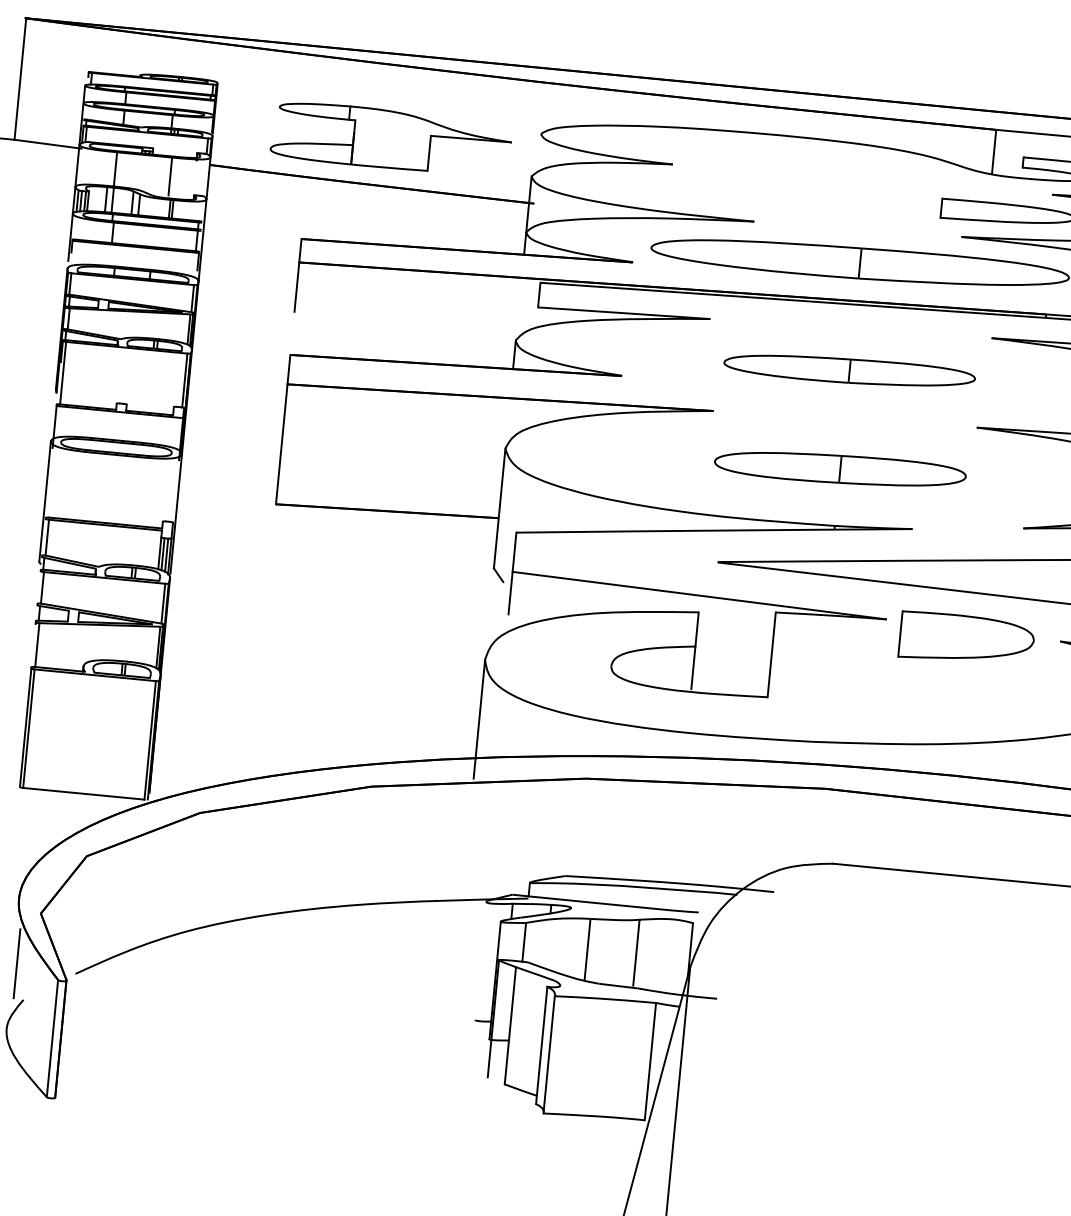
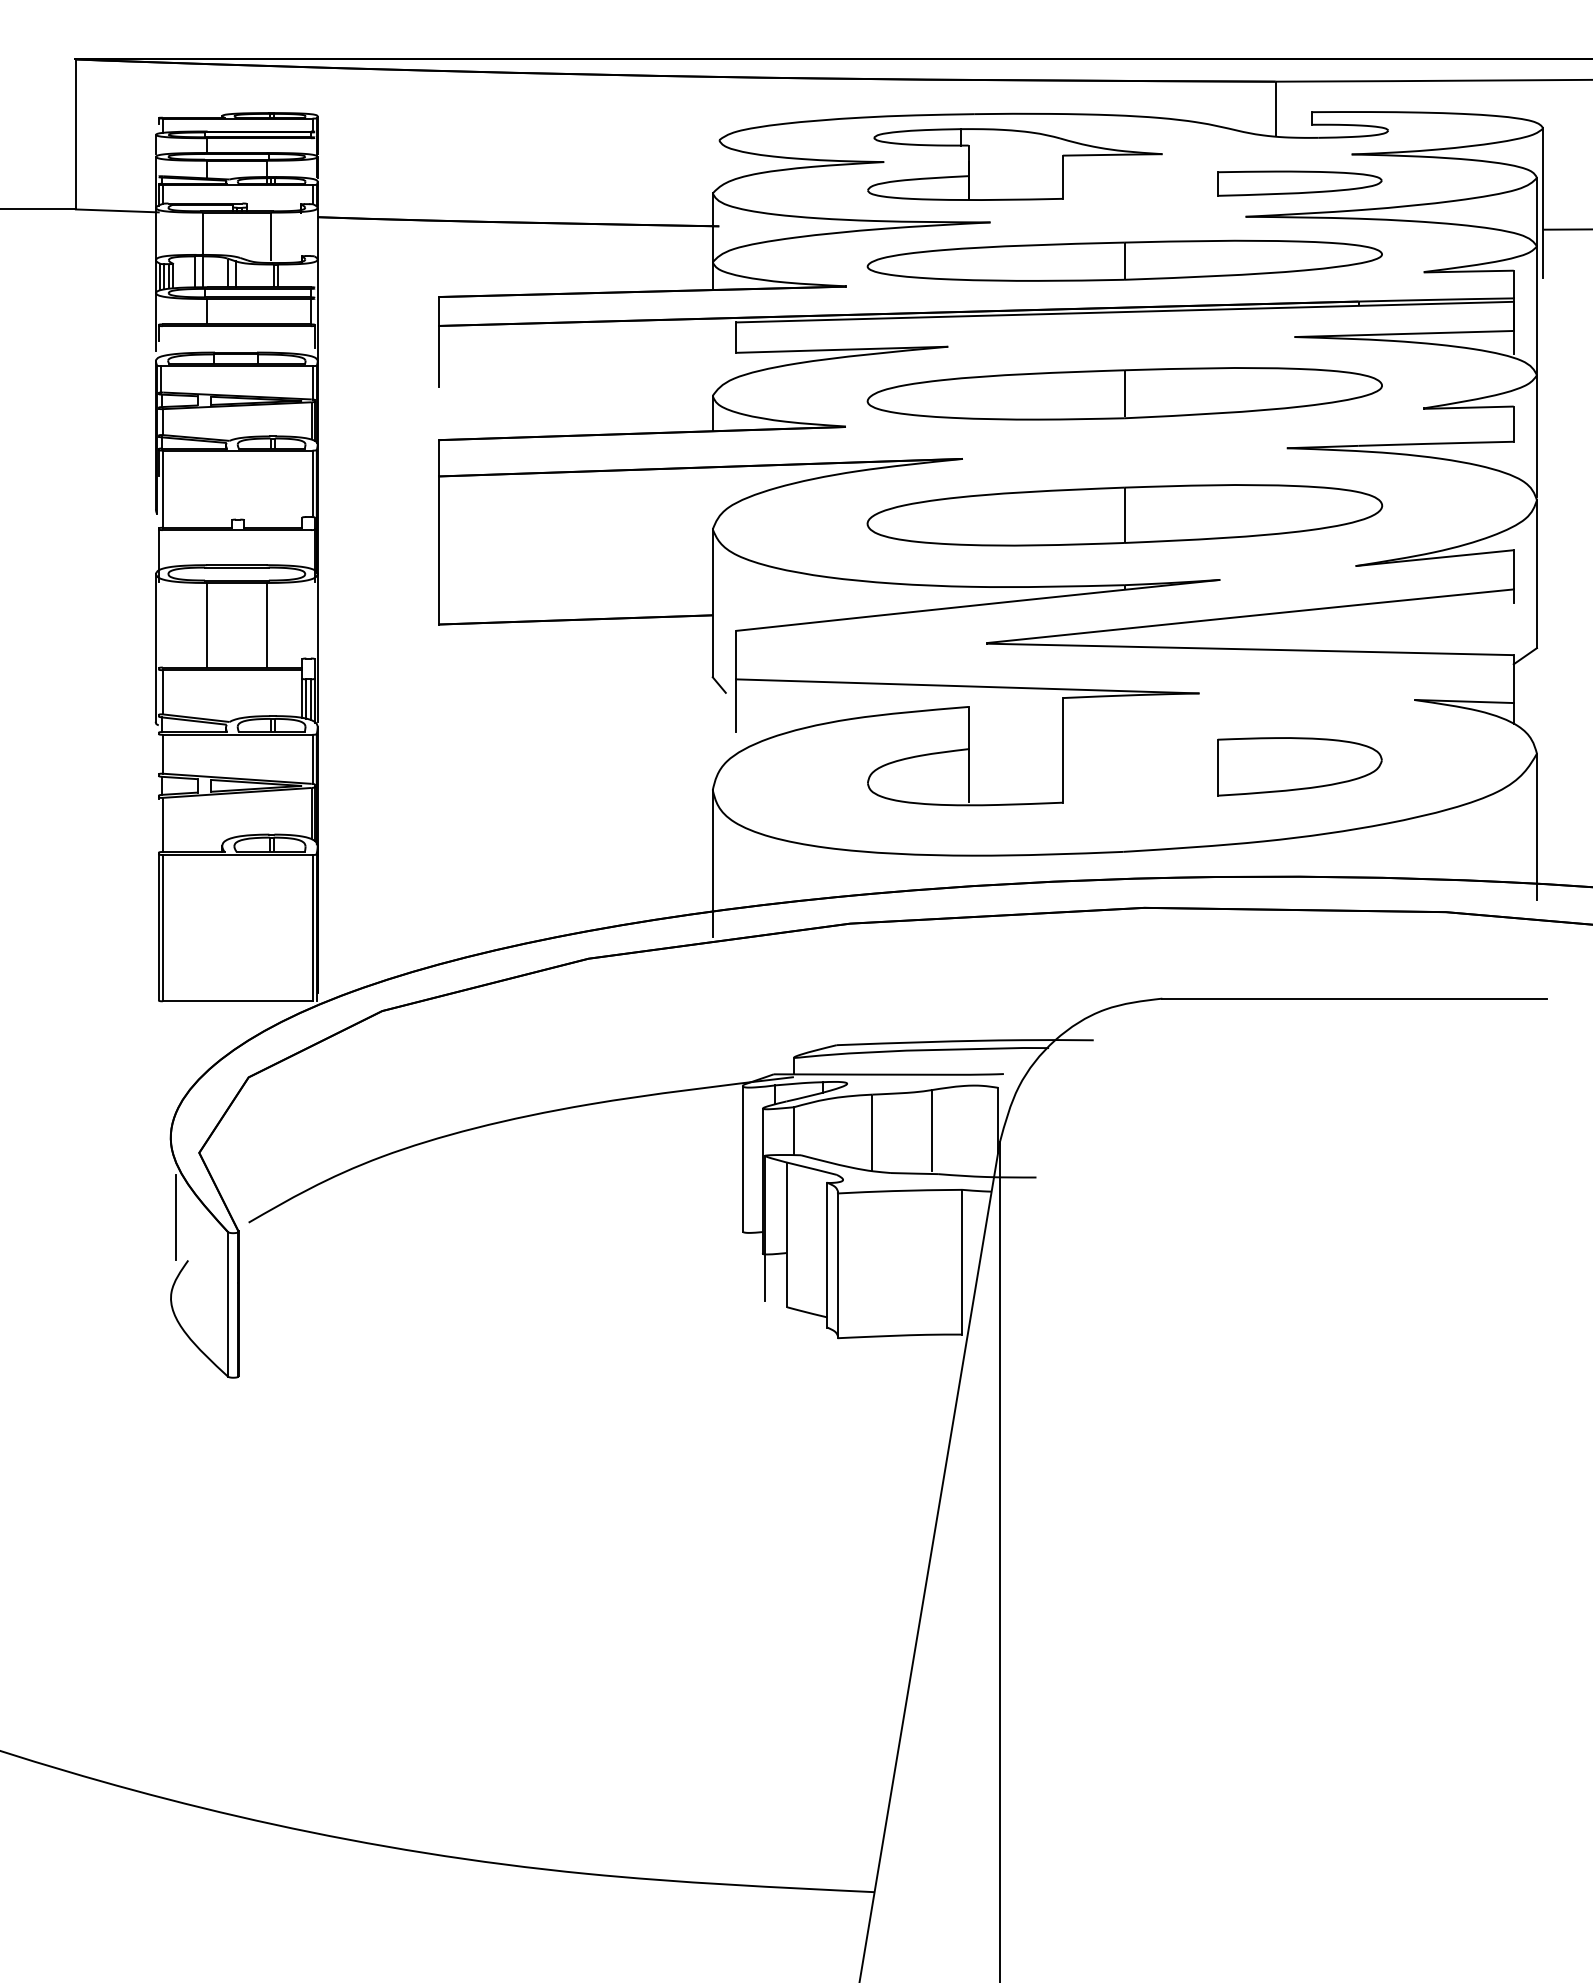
part: (391, 139) -> (1014, 164), moved
part: (849, 370) -> (1124, 393), size x1.67
part: (840, 469) -> (1124, 515), size x1.67
line: (88, 487) -> (207, 625), added
line: (136, 491) -> (266, 625), added
part: (966, 639) -> (1299, 766), moved
line: (480, 960) -> (742, 1158), added

